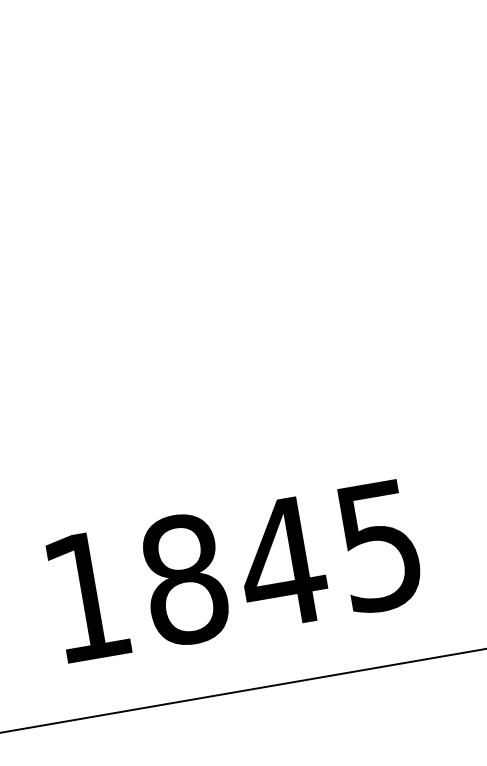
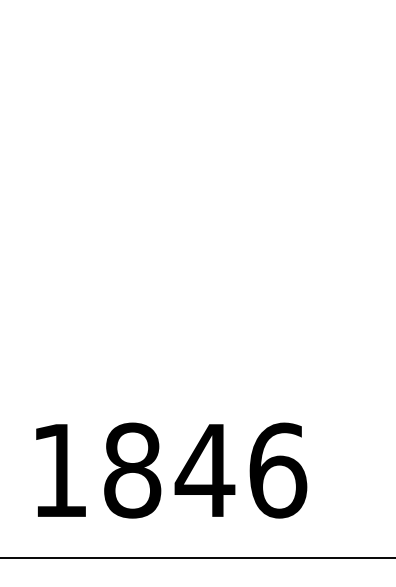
text: (380, 545) -> (278, 470), 1845 -> 1846

